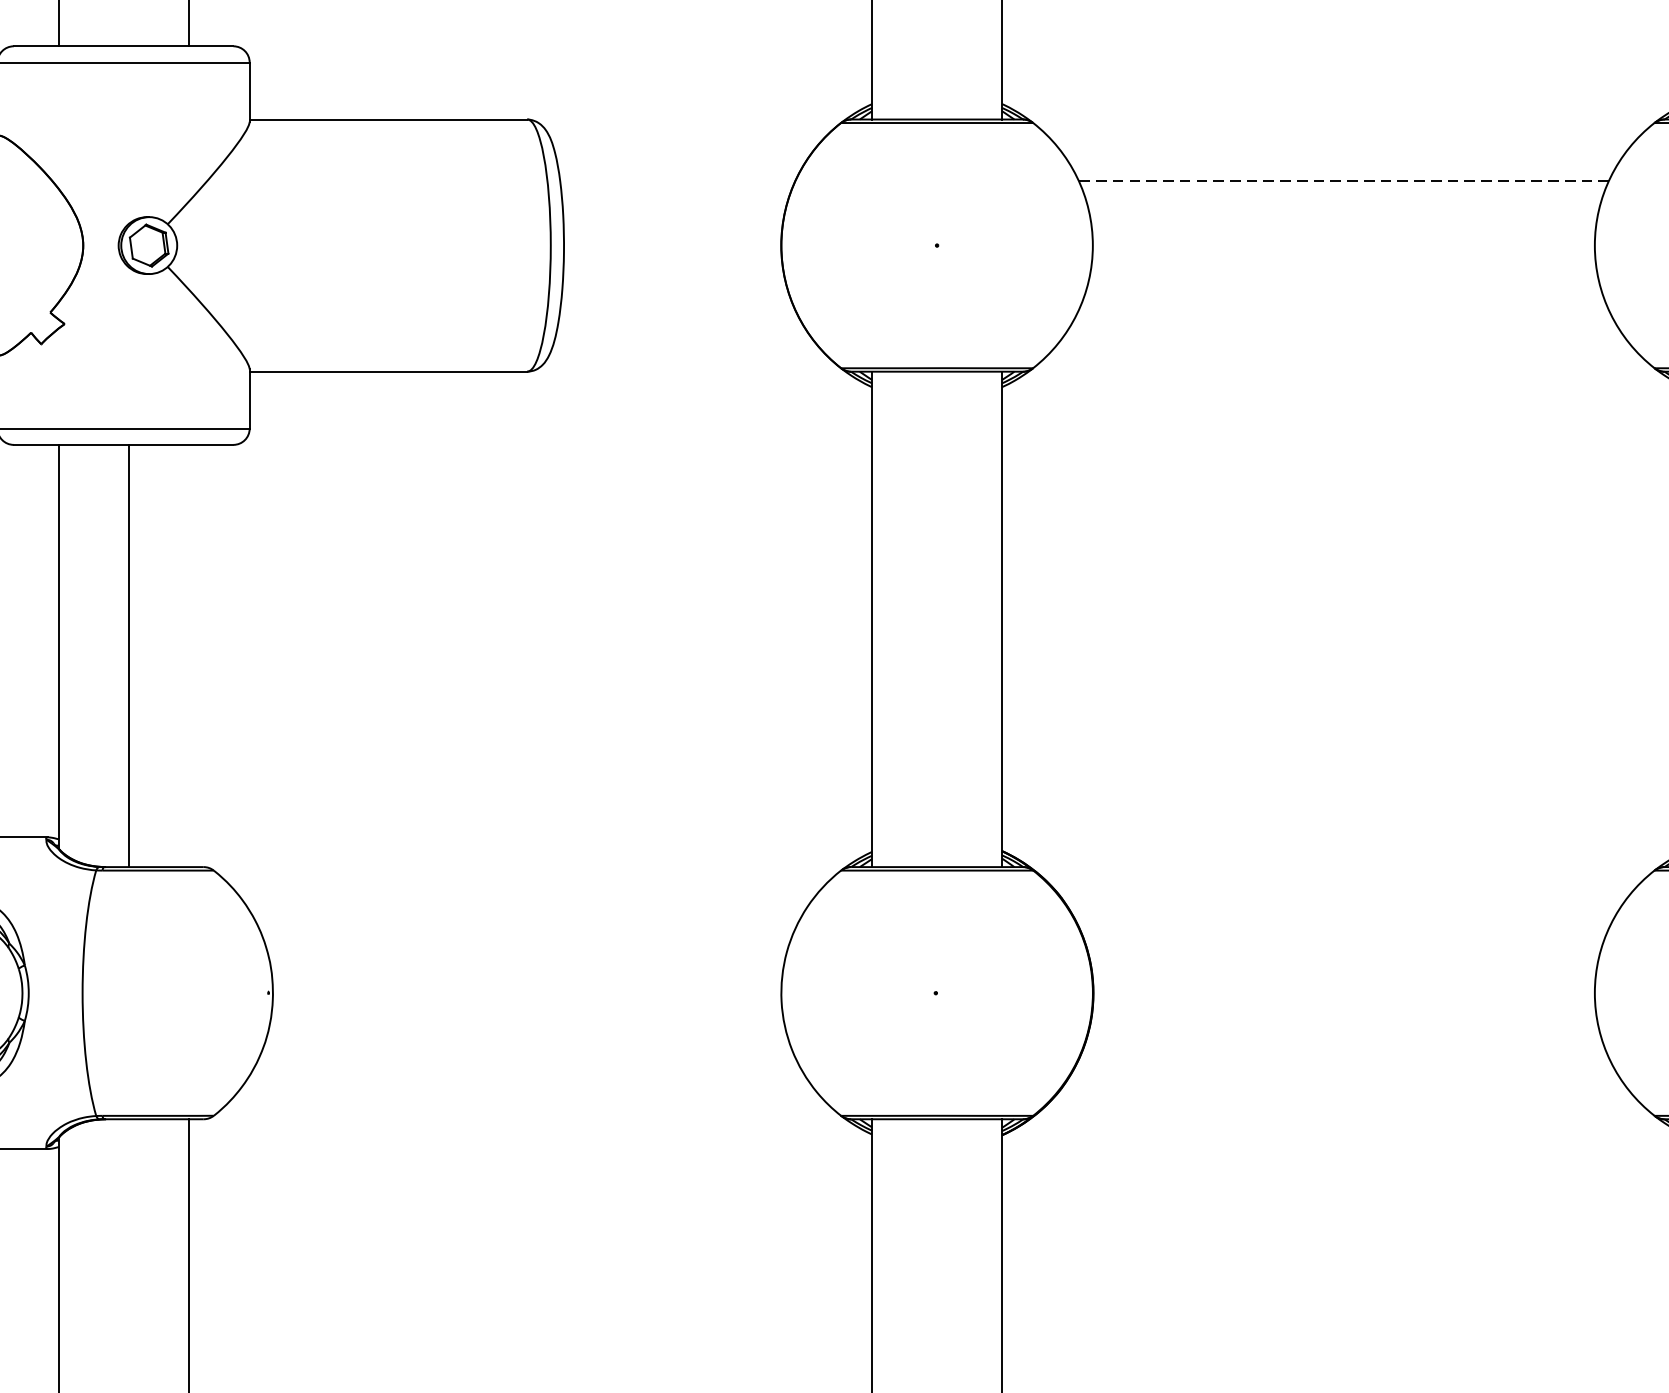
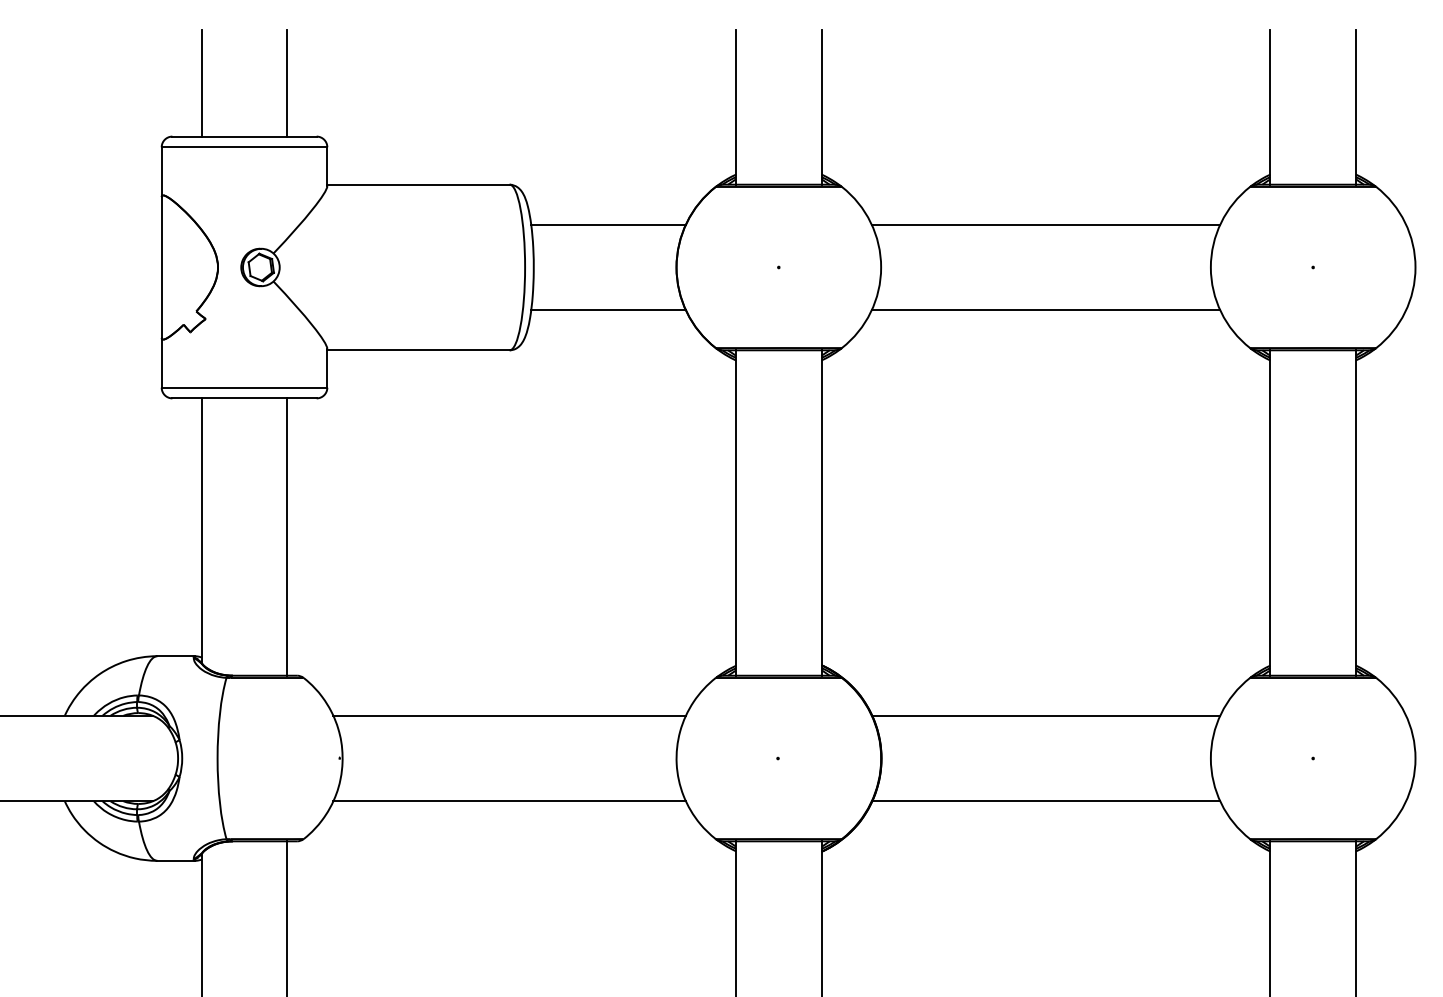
line: (677, 180) -> (608, 224), added
line: (1343, 180) -> (1045, 224), dashed -> solid
line: (677, 311) -> (608, 310), added
line: (1343, 311) -> (1045, 310), added
line: (129, 655) -> (287, 536), moved
line: (527, 927) -> (509, 715), added
line: (1344, 927) -> (1046, 715), added
line: (527, 1058) -> (509, 801), added
line: (1344, 1058) -> (1046, 801), added

